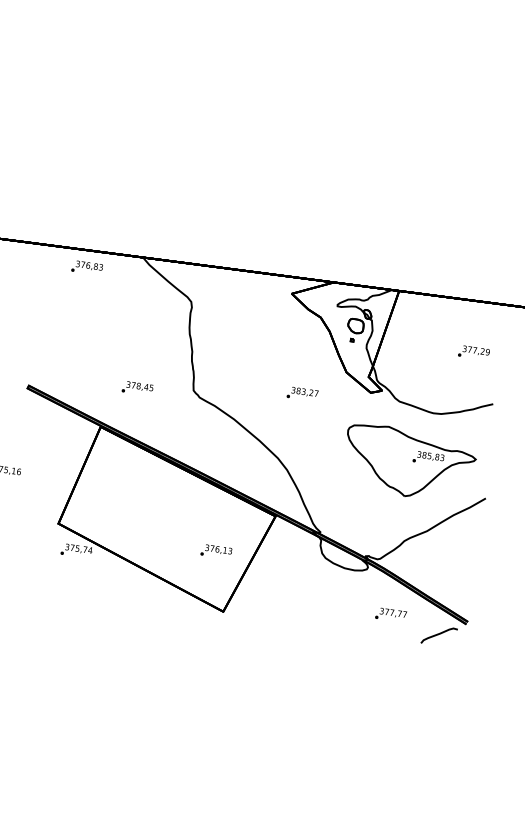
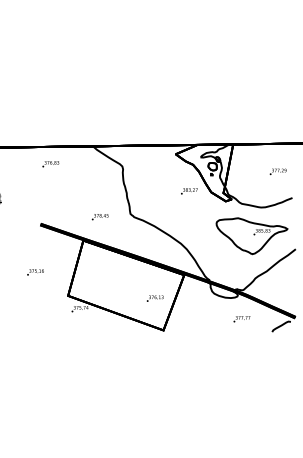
text: (86, 268) -> (50, 164), moved
text: (302, 394) -> (189, 191), moved
text: (390, 615) -> (241, 319), moved

